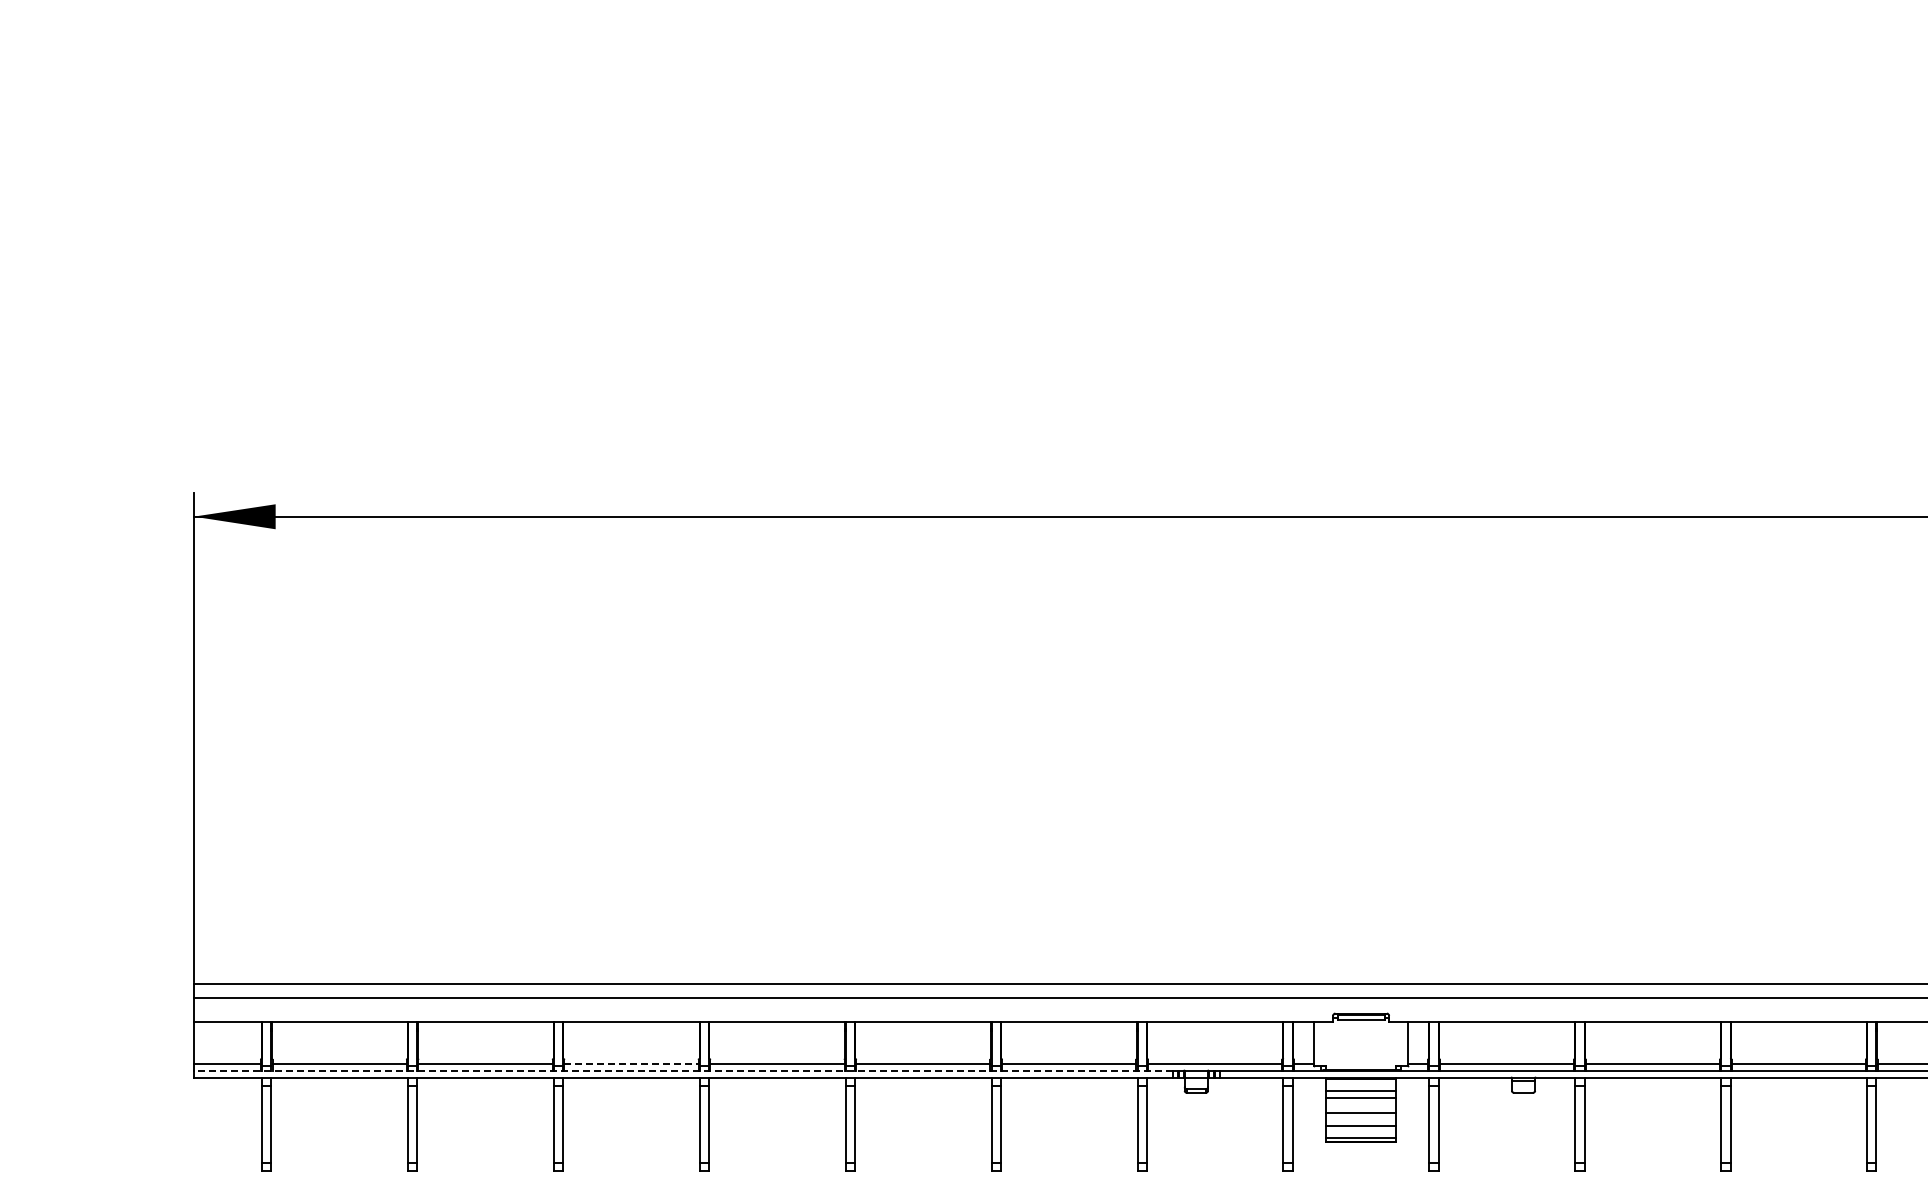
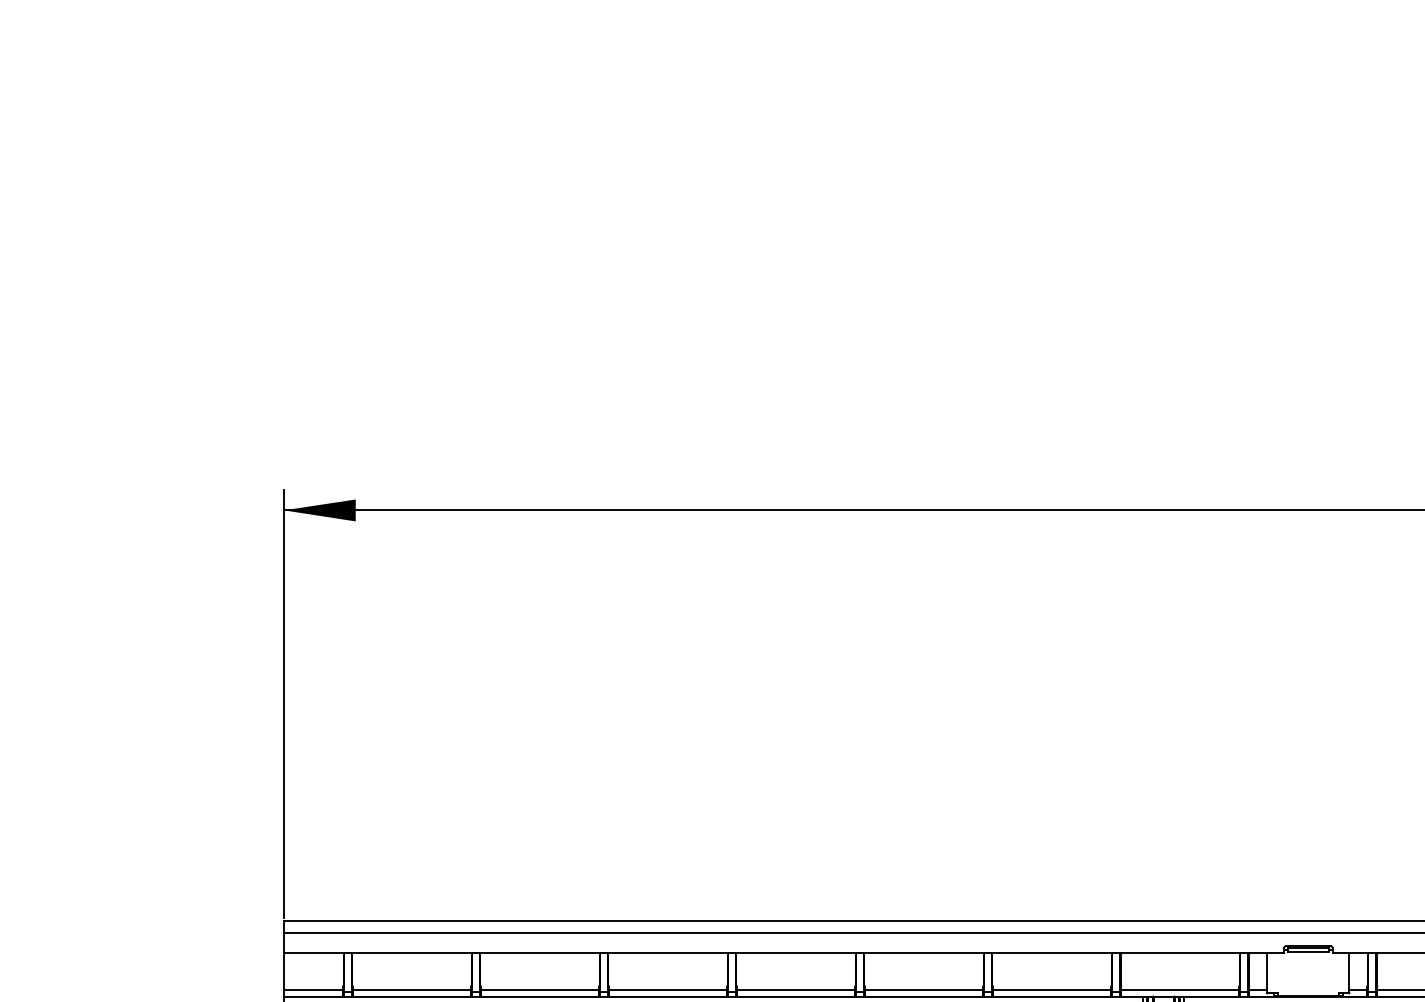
line: (631, 1063) -> (668, 990), dashed -> solid
line: (683, 1070) -> (713, 996), dashed -> solid

